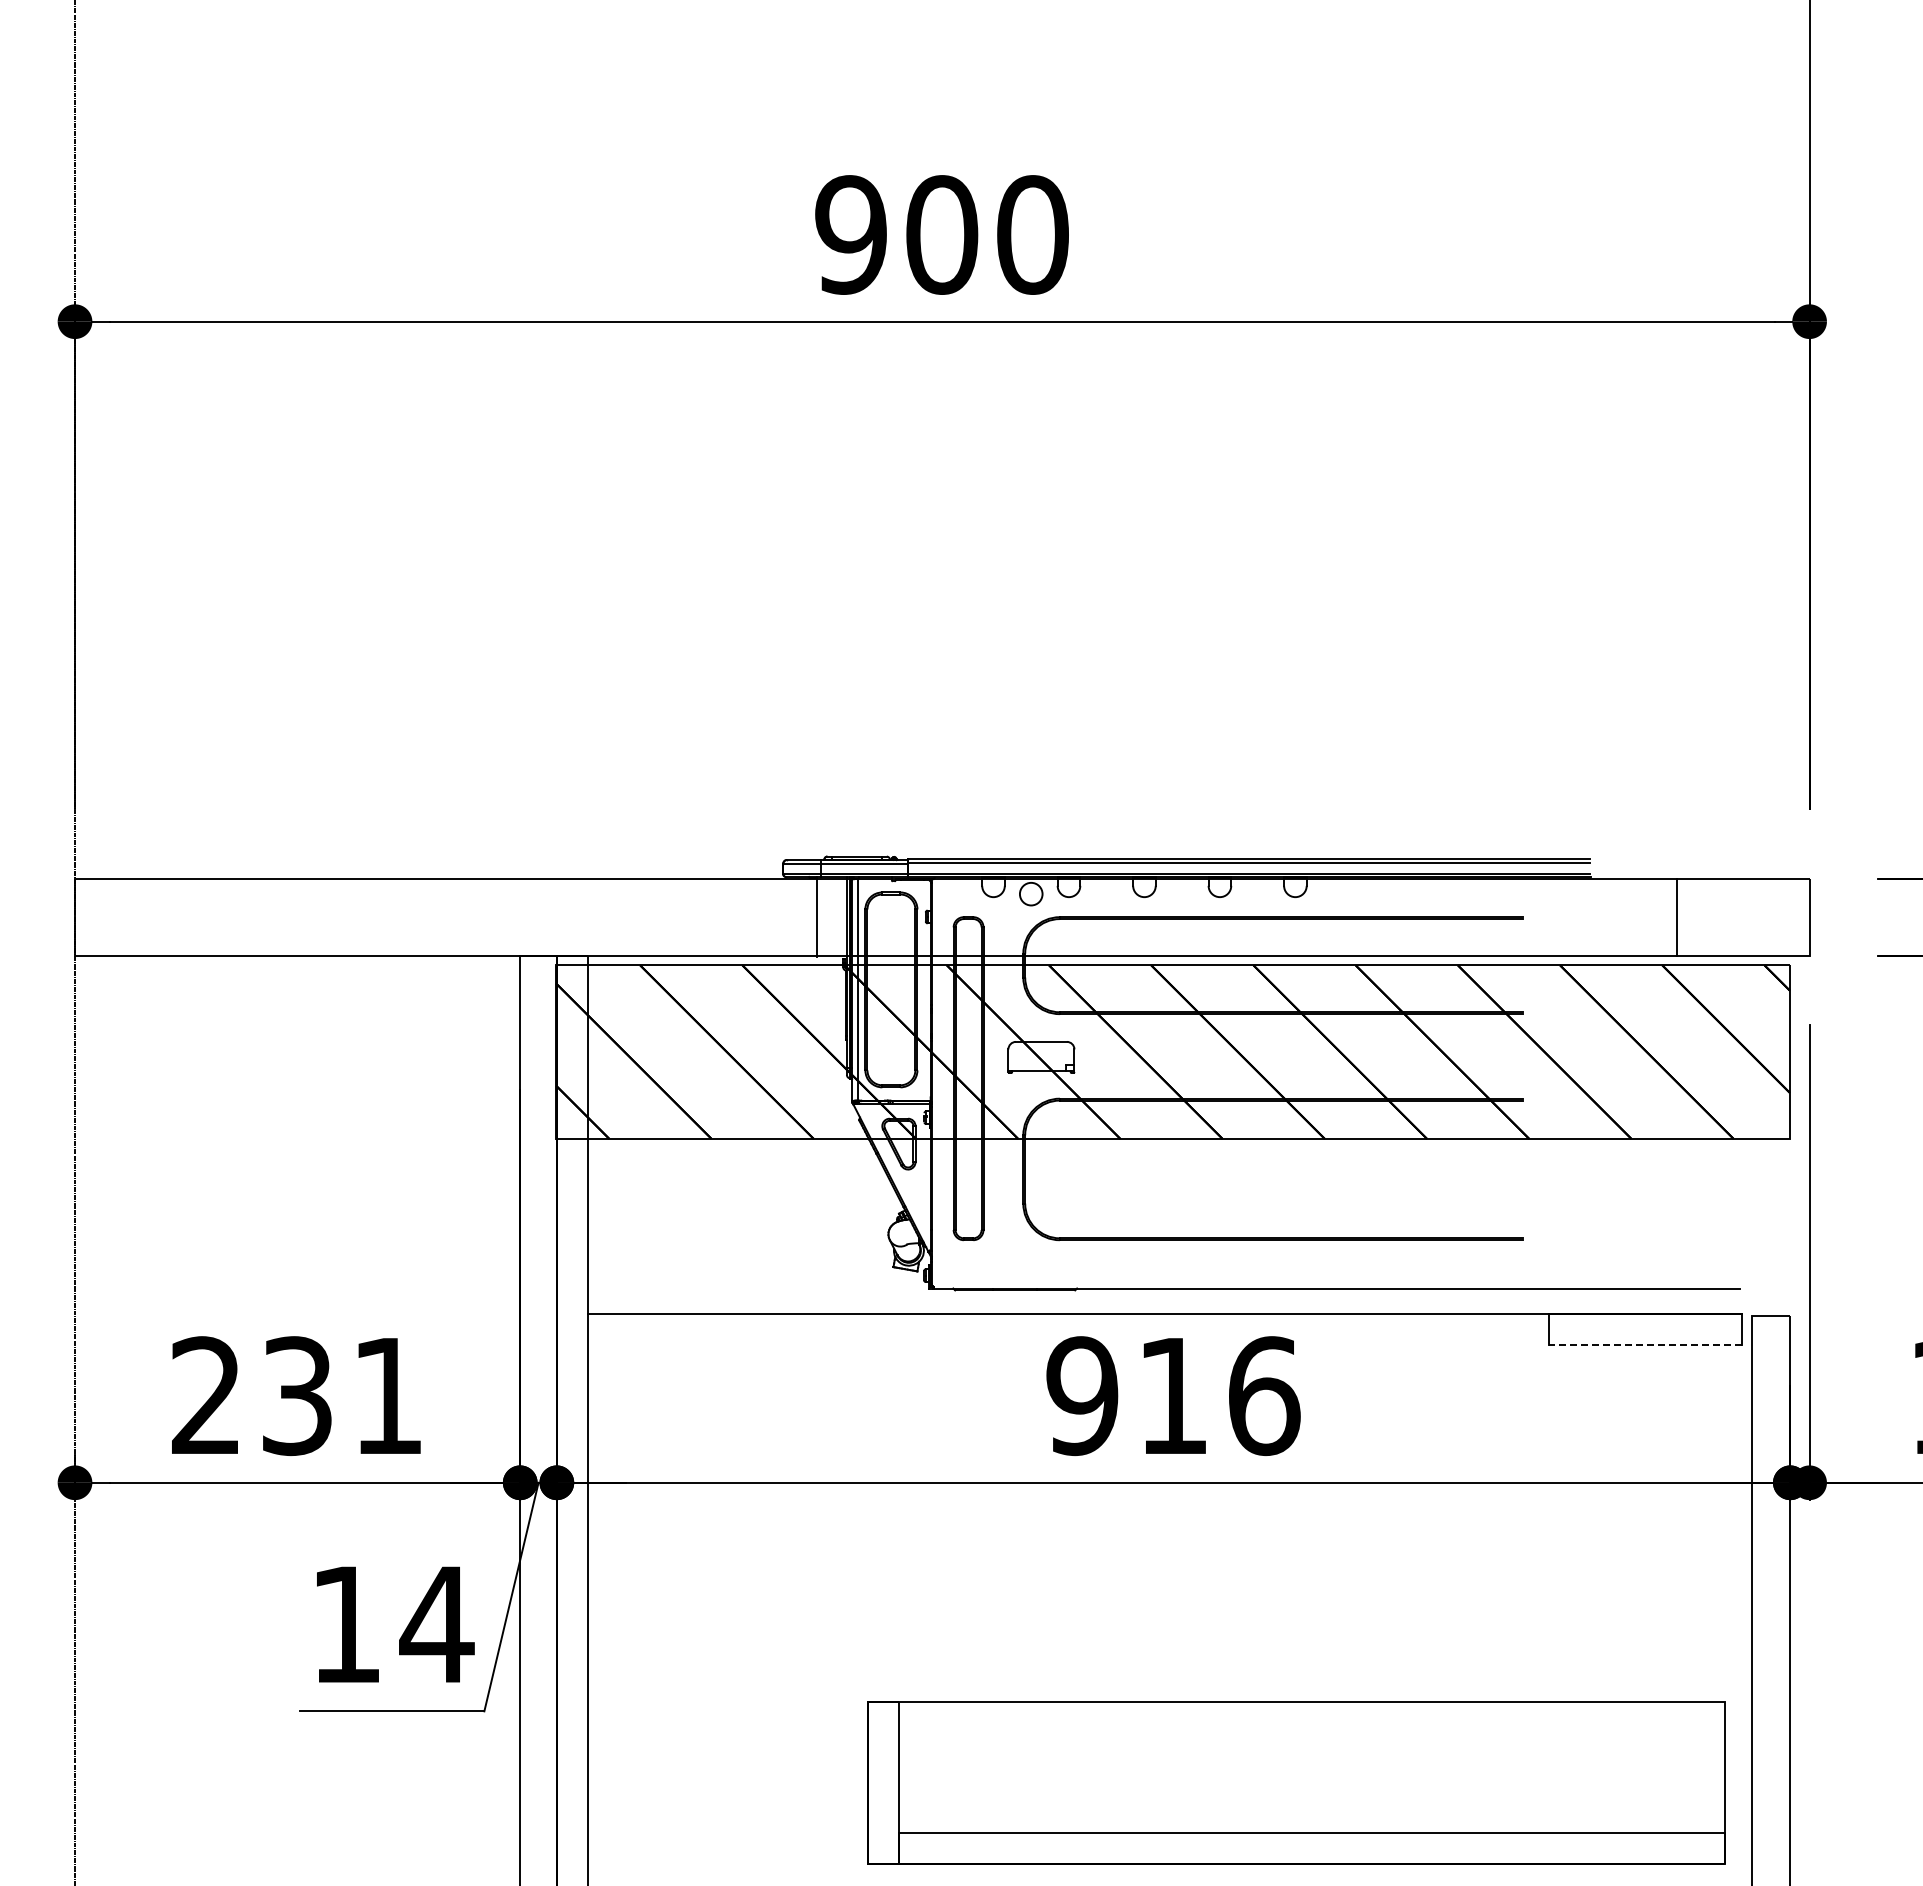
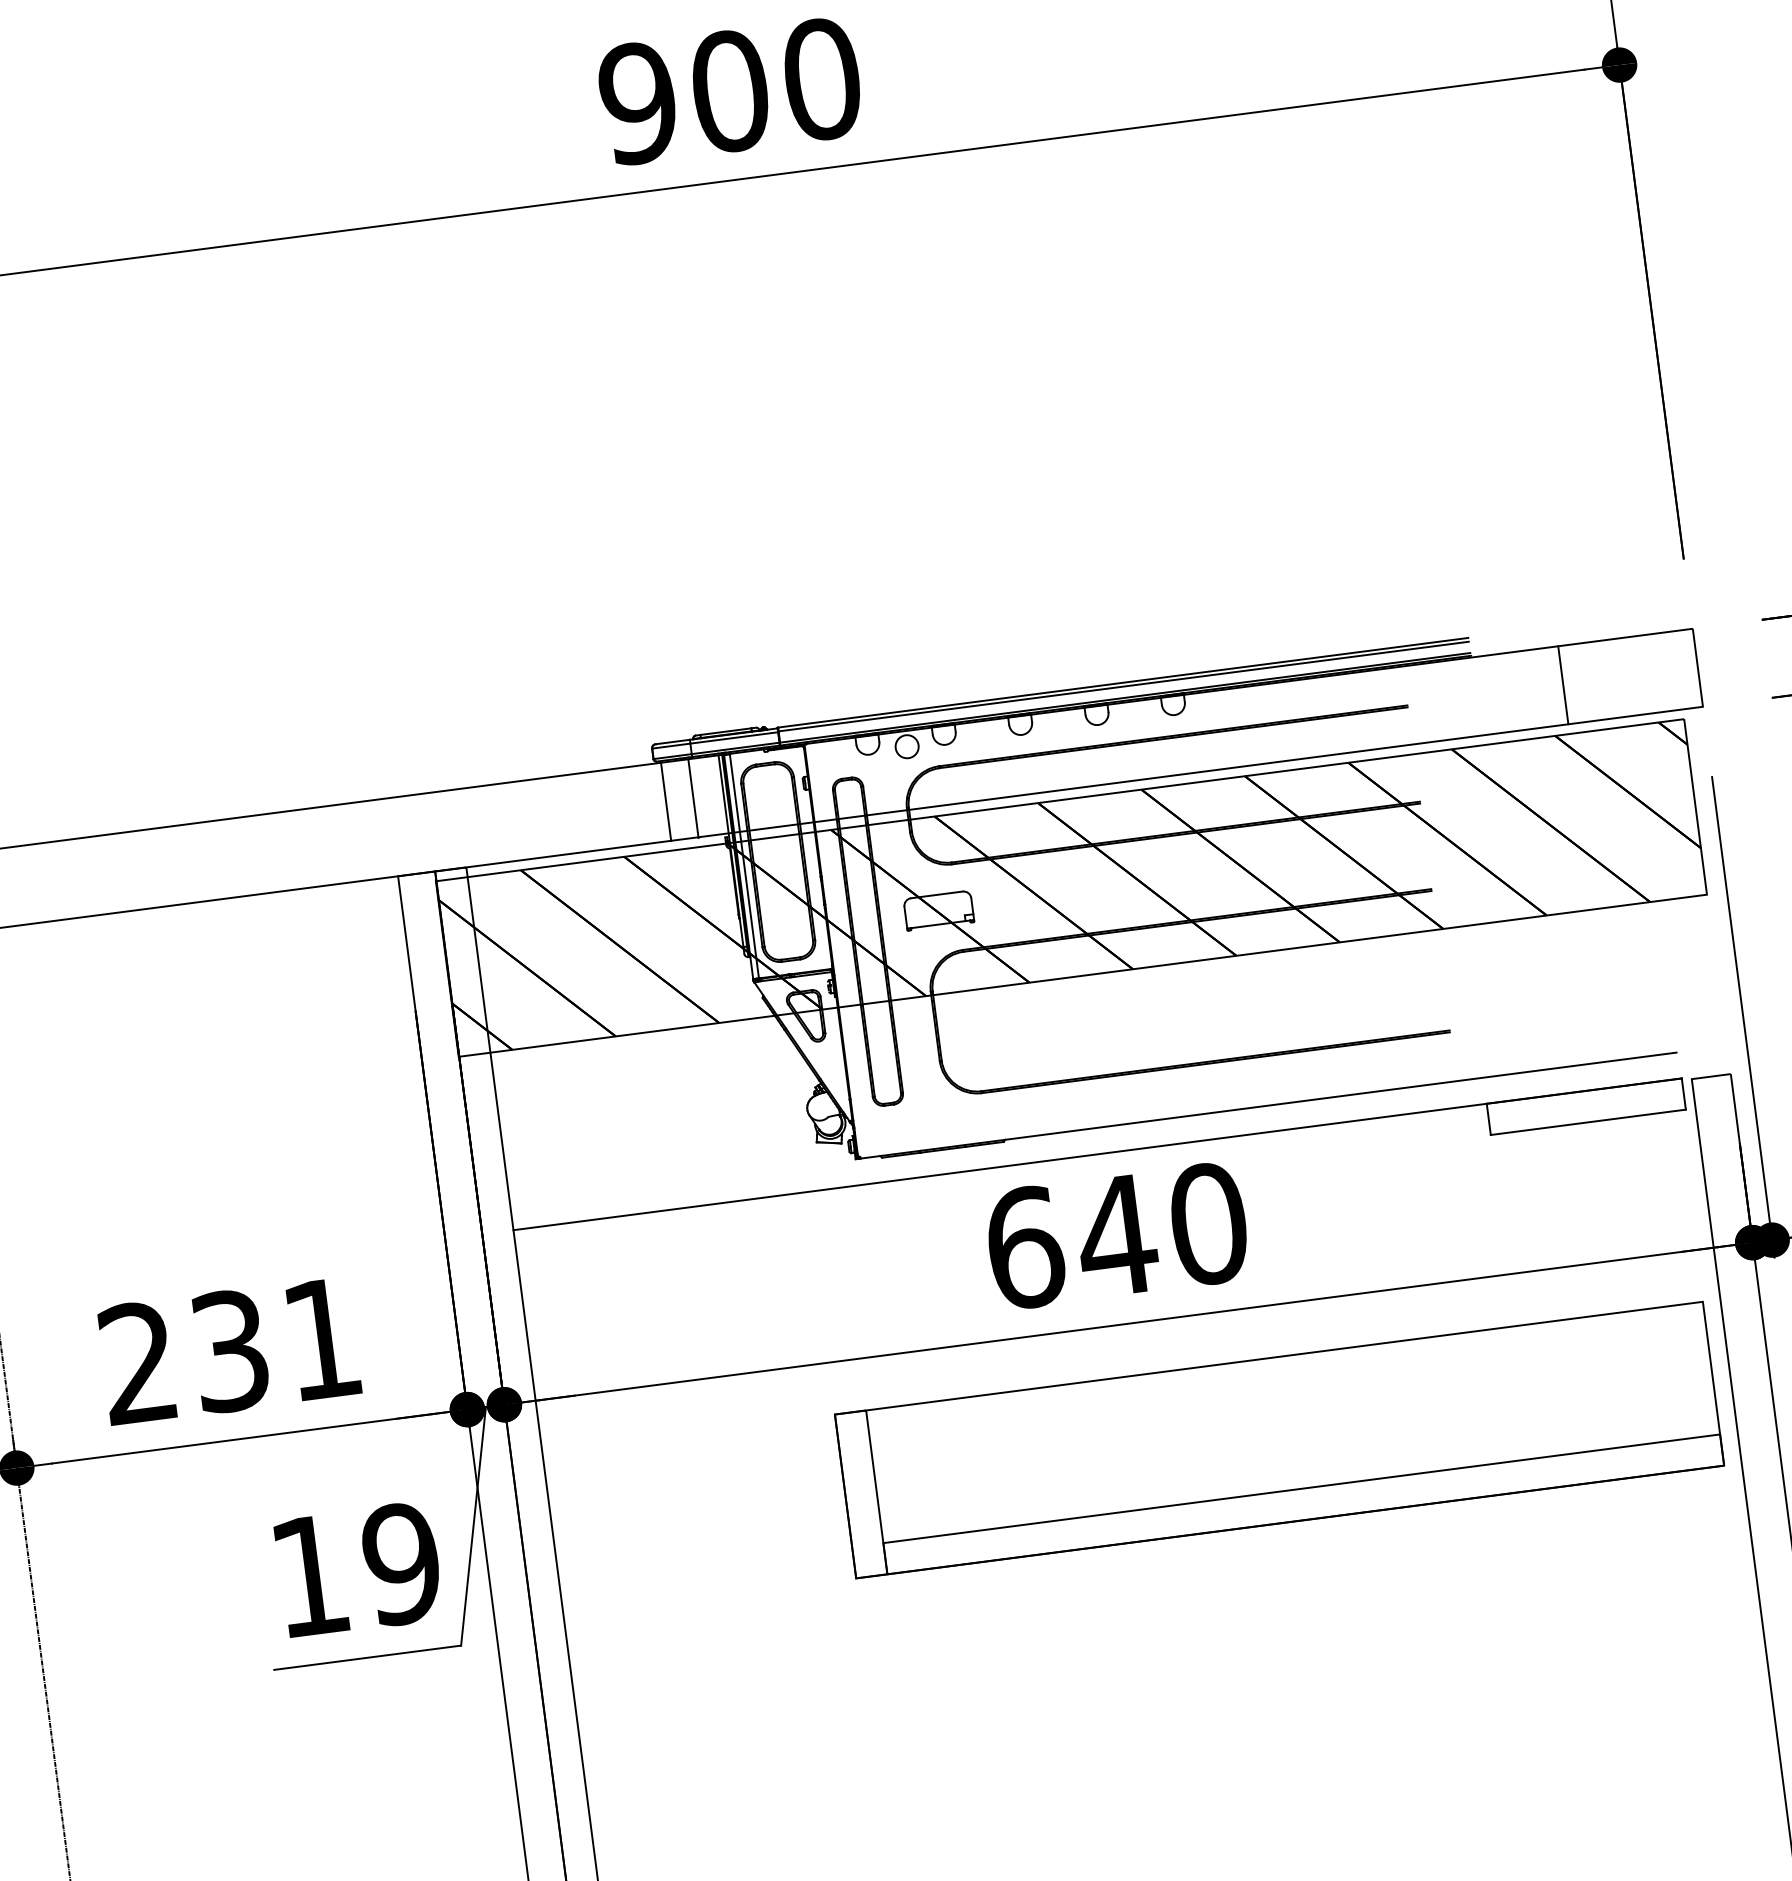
line: (790, 916) -> (666, 800), added
line: (1645, 1345) -> (1588, 1122), dashed -> solid
text: (1173, 1396) -> (1117, 1236), 916 -> 640
text: (436, 1624) -> (401, 1564), 14 -> 19
part: (1296, 1782) -> (1279, 1439), moved

